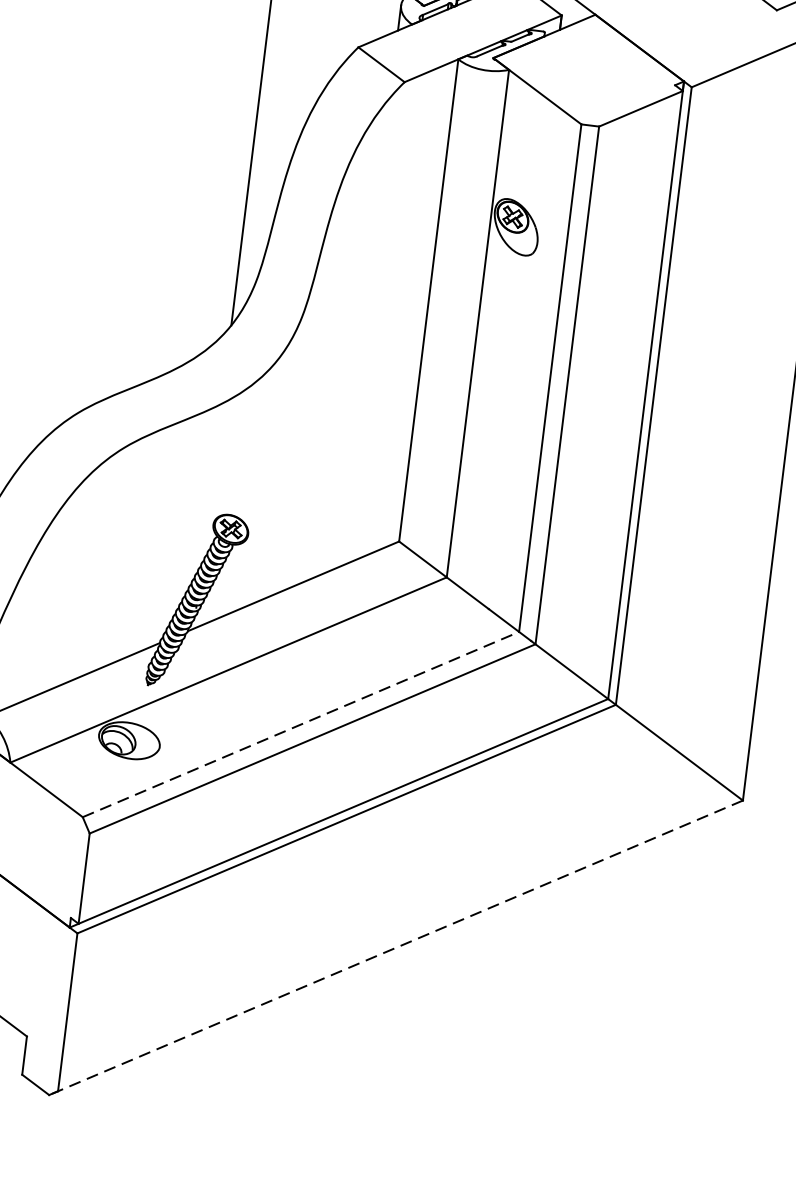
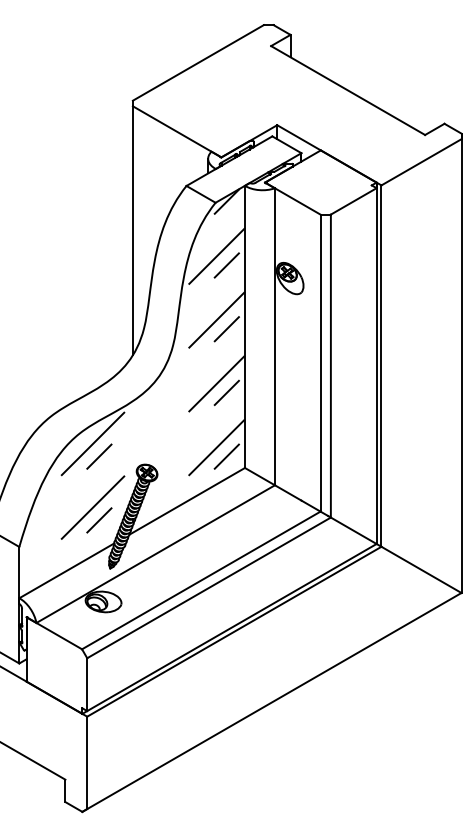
hatch: (263, 343) -> (152, 363), added
line: (301, 724) -> (201, 580), dashed -> solid
line: (395, 947) -> (271, 702), dashed -> solid

